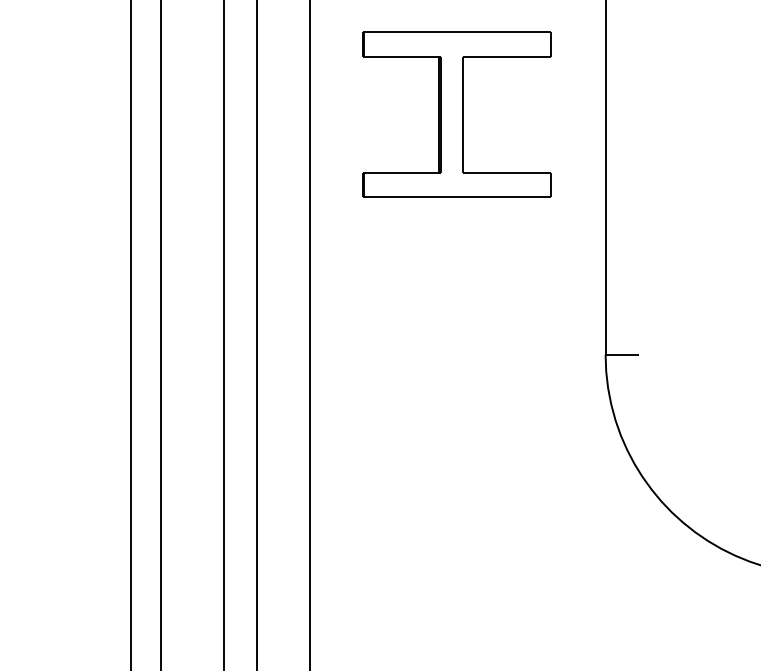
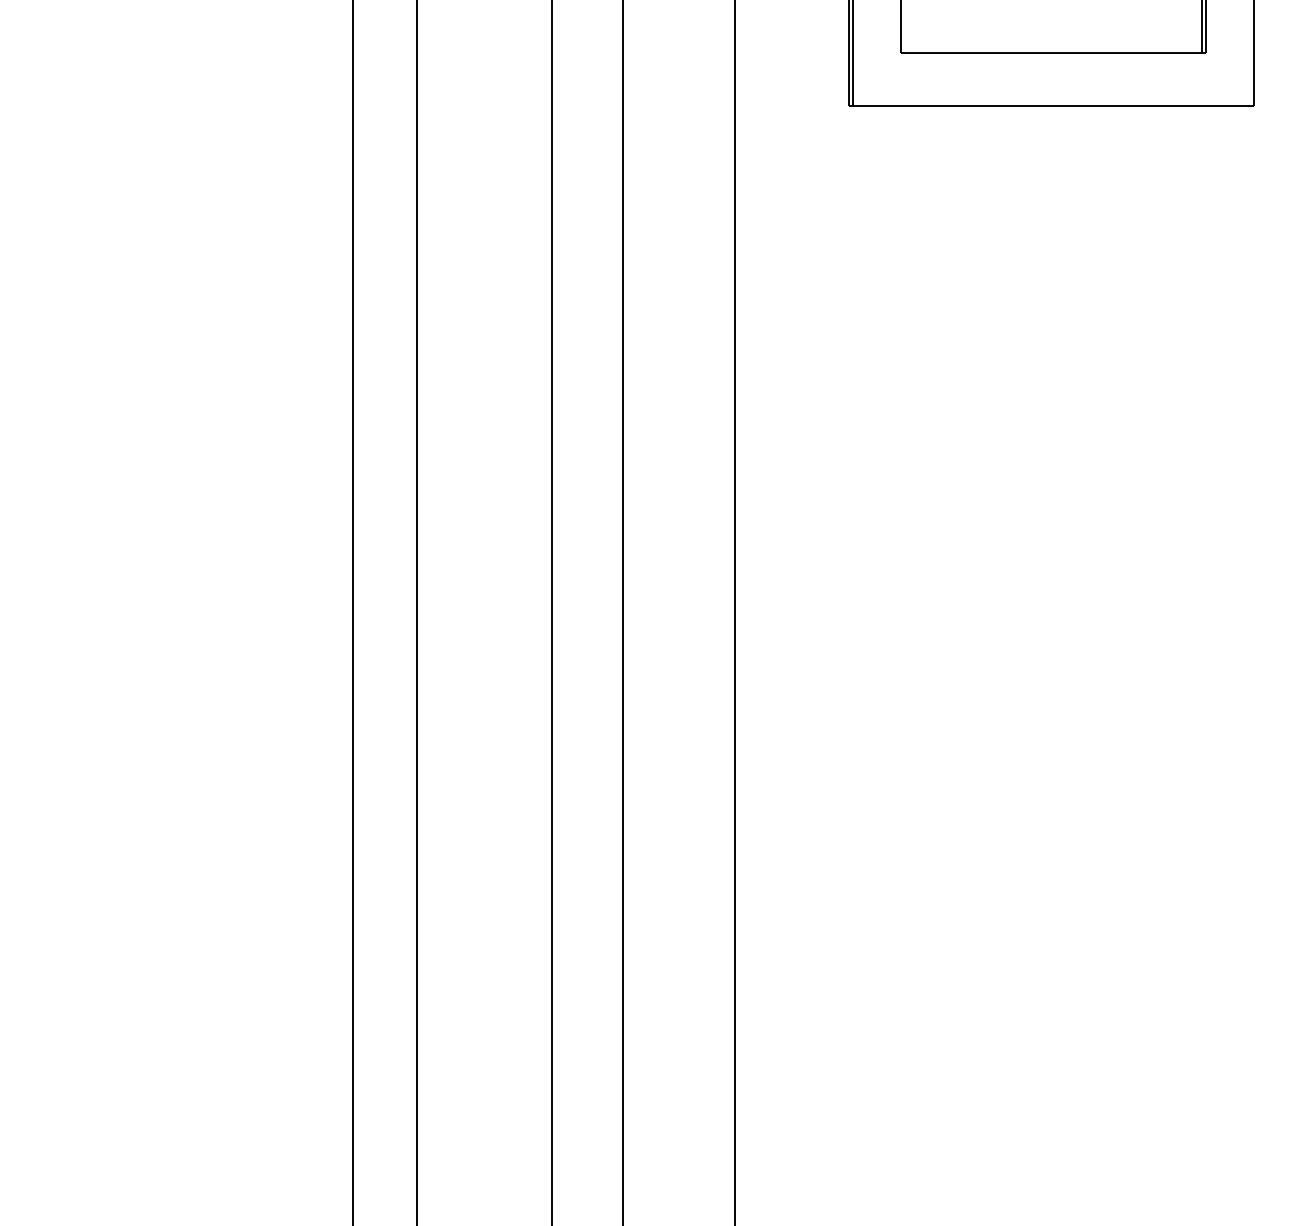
part: (456, 114) -> (1050, 353), removed

